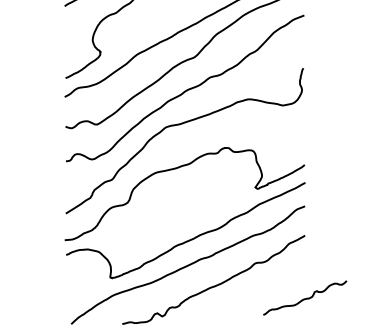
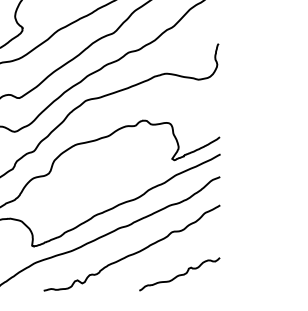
curve: (305, 298) -> (180, 274), moved

